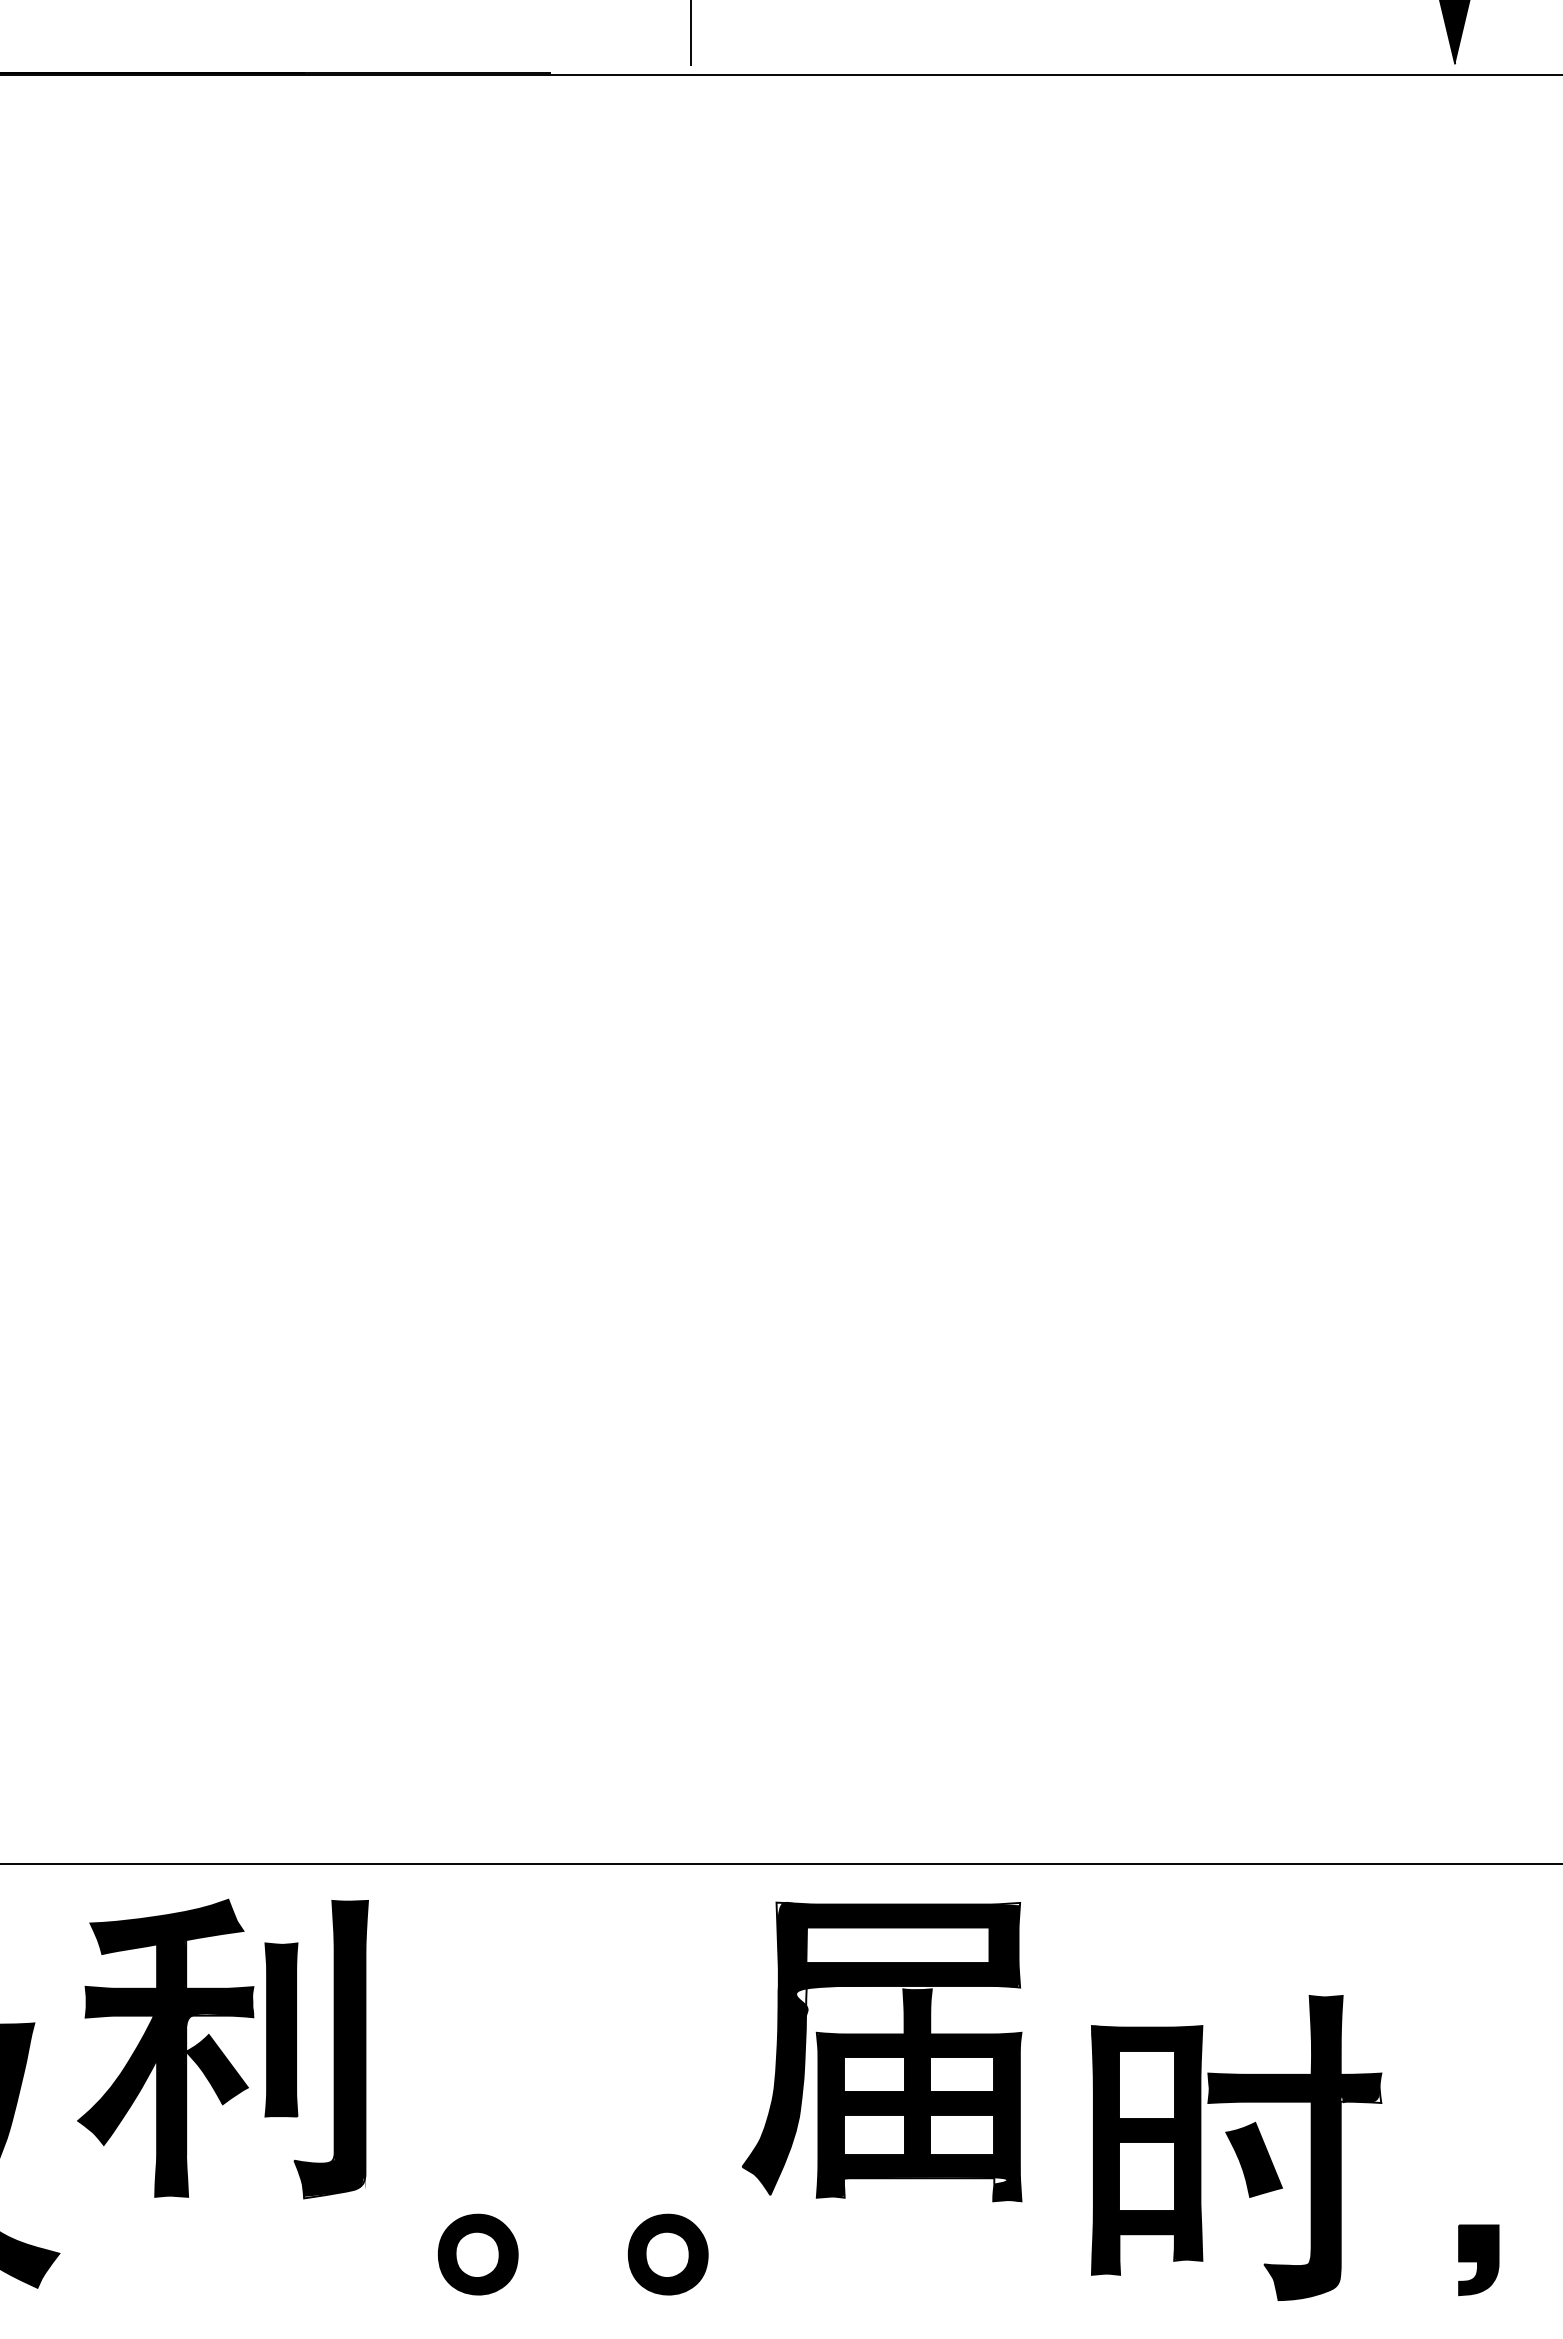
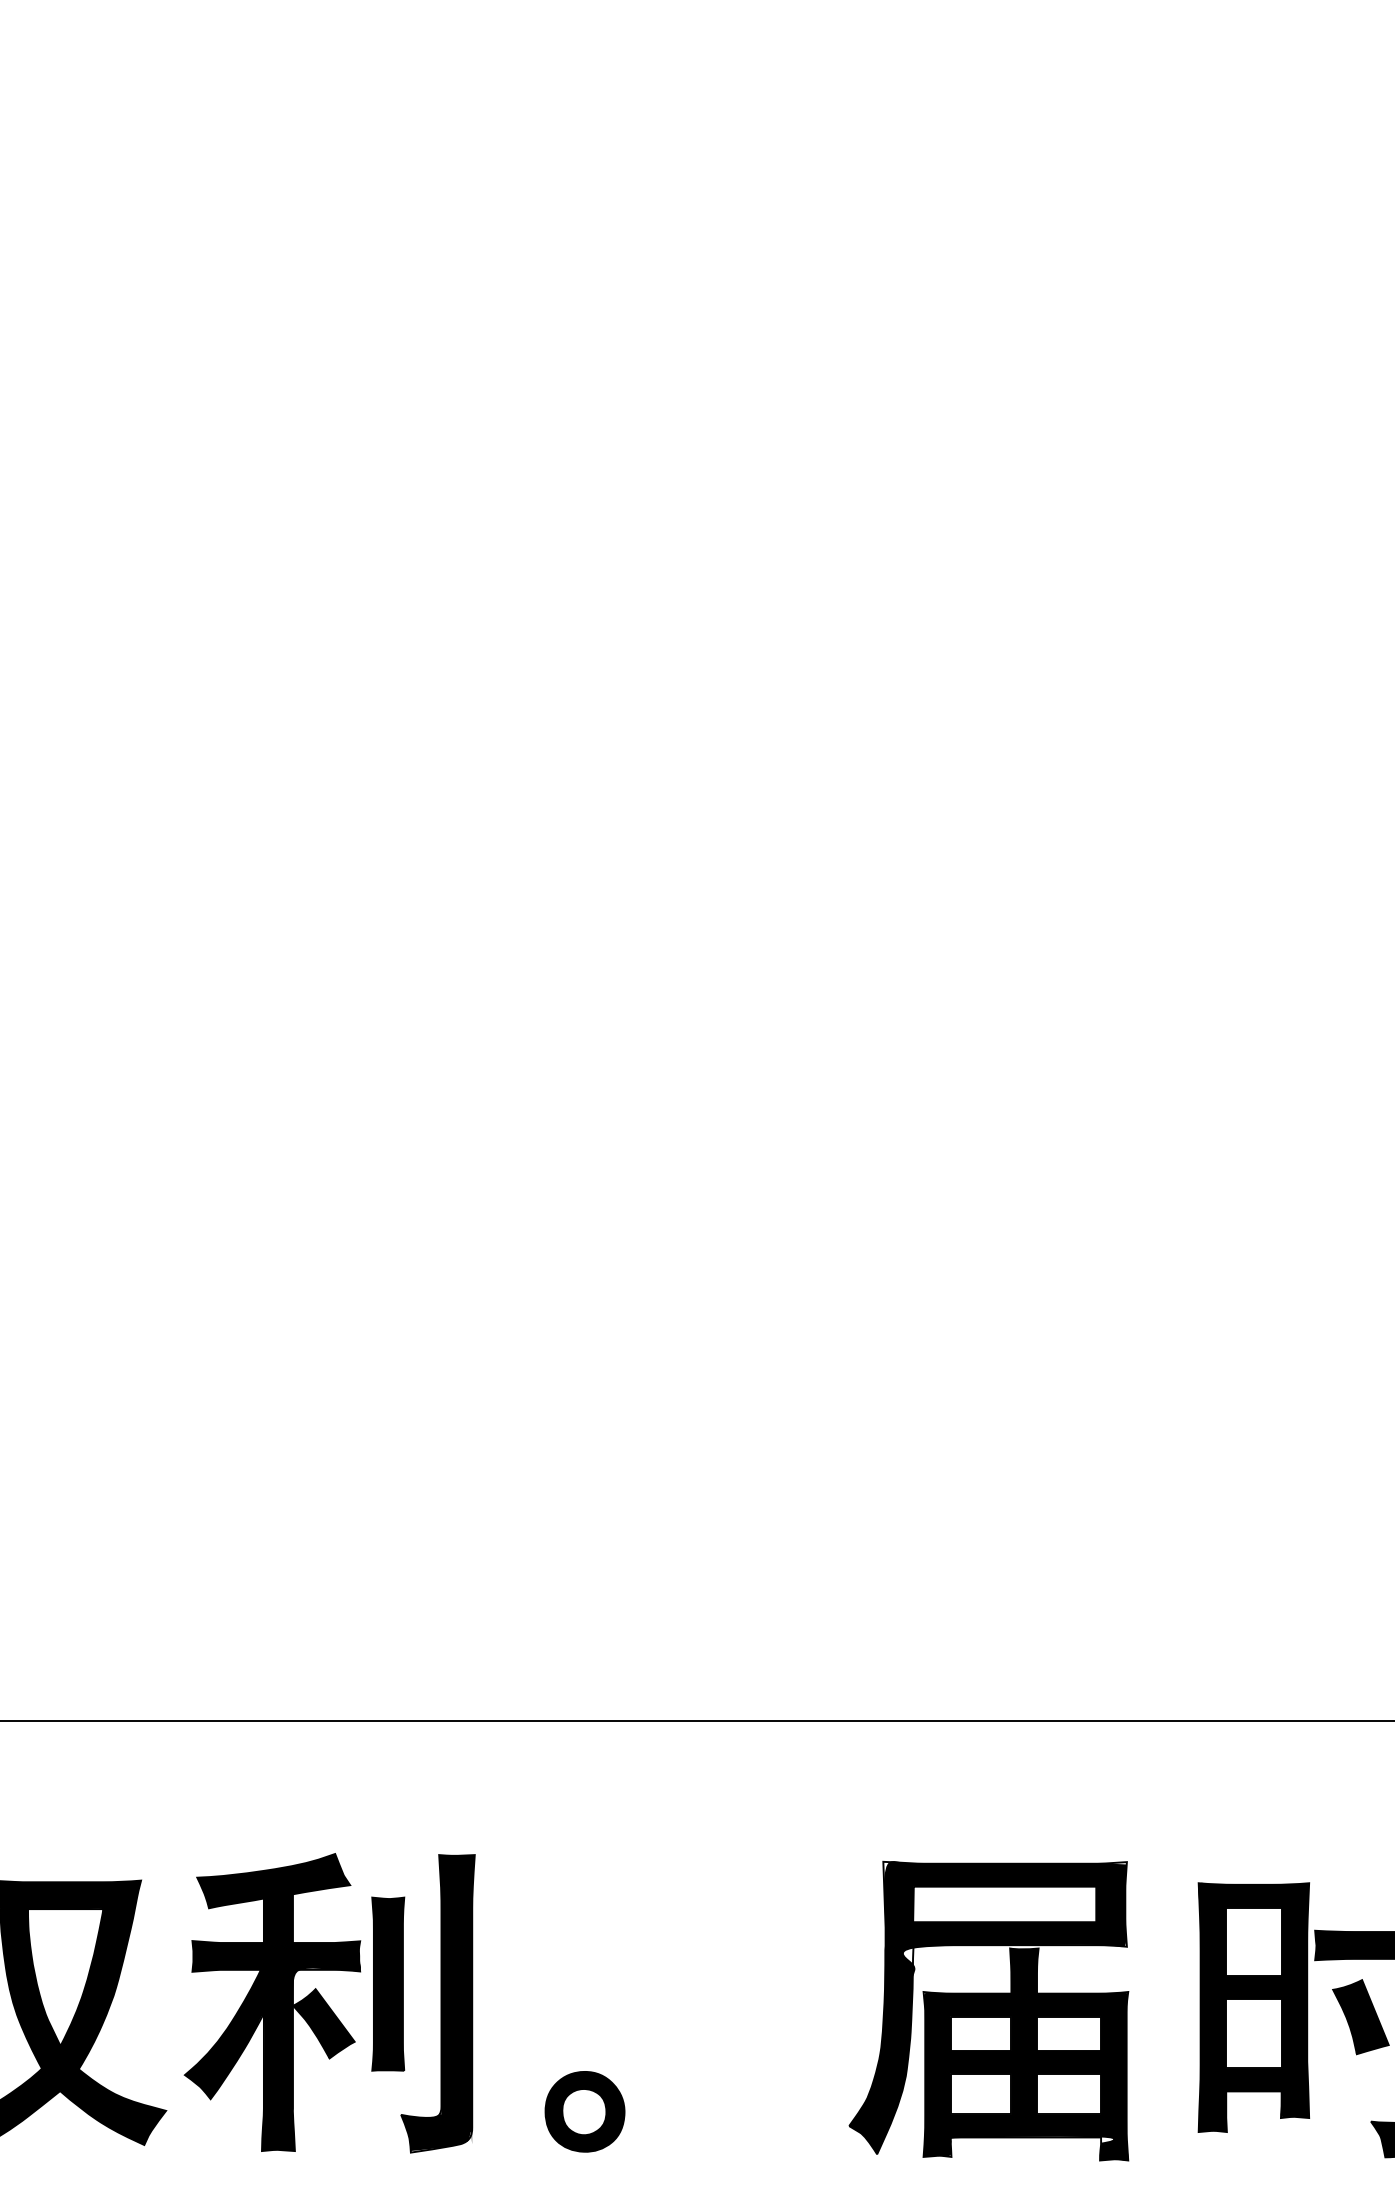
part: (222, 2048) -> (329, 2002), moved
part: (882, 2051) -> (989, 2010), moved
part: (667, 2254) -> (774, 2111), removed

